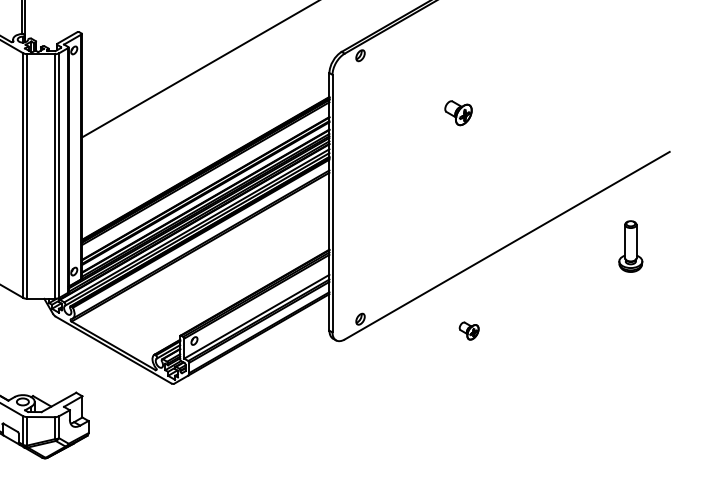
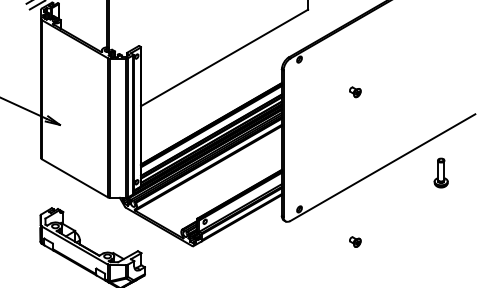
part: (458, 113) -> (355, 92), size x0.71
part: (629, 245) -> (440, 172), moved
part: (469, 329) -> (355, 241), moved

